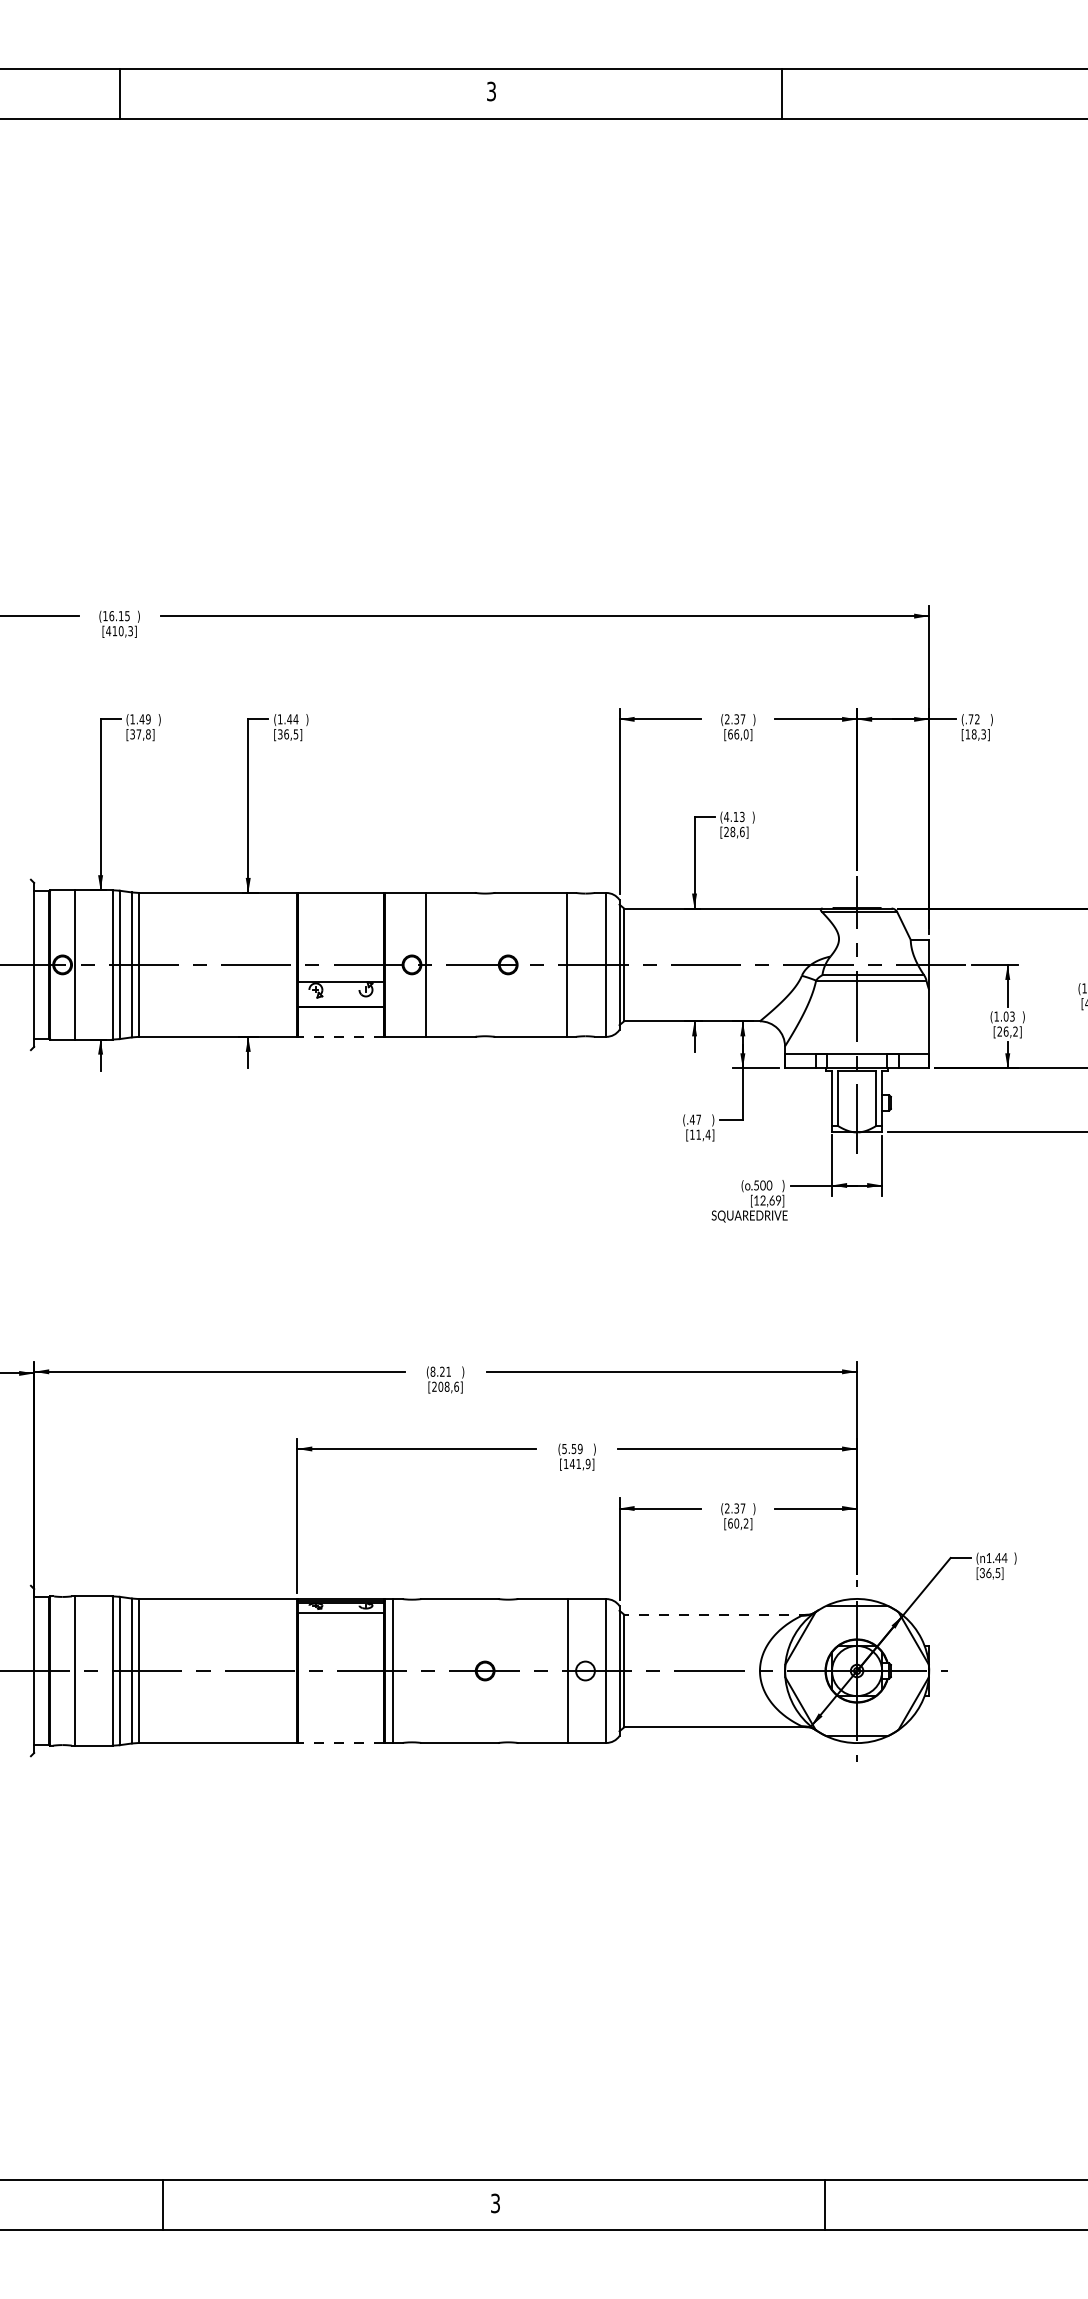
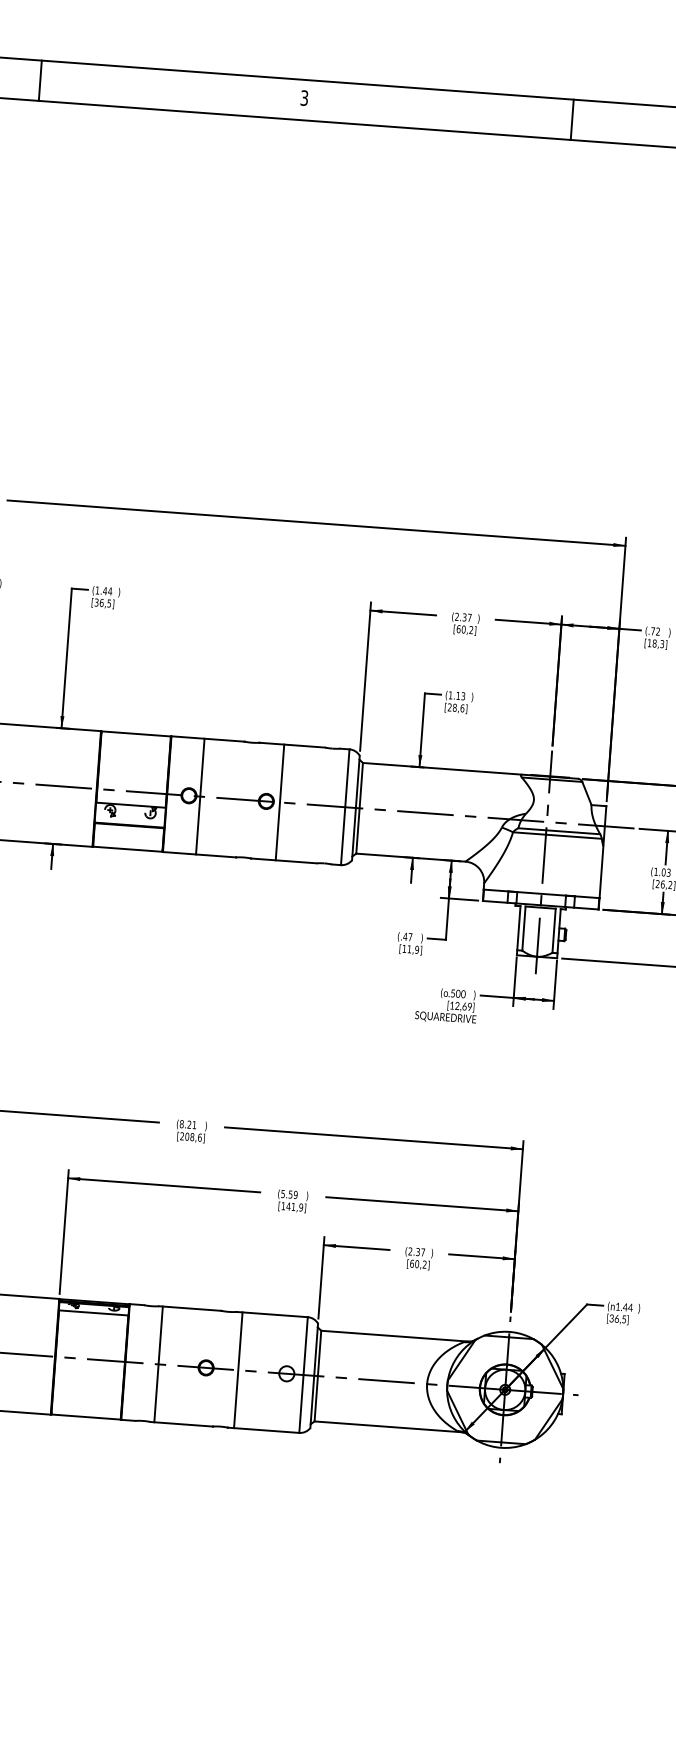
line: (120, 93) -> (40, 80), moved
line: (781, 93) -> (572, 119), moved
text: (741, 734) -> (467, 629), [66,0] -> [60,2]
text: (726, 816) -> (450, 695), (4.13 -> (1.13
line: (567, 964) -> (280, 802), moved
line: (340, 1036) -> (127, 849), dashed -> solid
text: (707, 1134) -> (416, 949), [11,4] -> [11,9]
line: (716, 1614) -> (395, 1336), dashed -> solid
line: (393, 1670) -> (158, 1364), moved
line: (568, 1670) -> (238, 1369), moved
line: (340, 1742) -> (85, 1416), dashed -> solid

